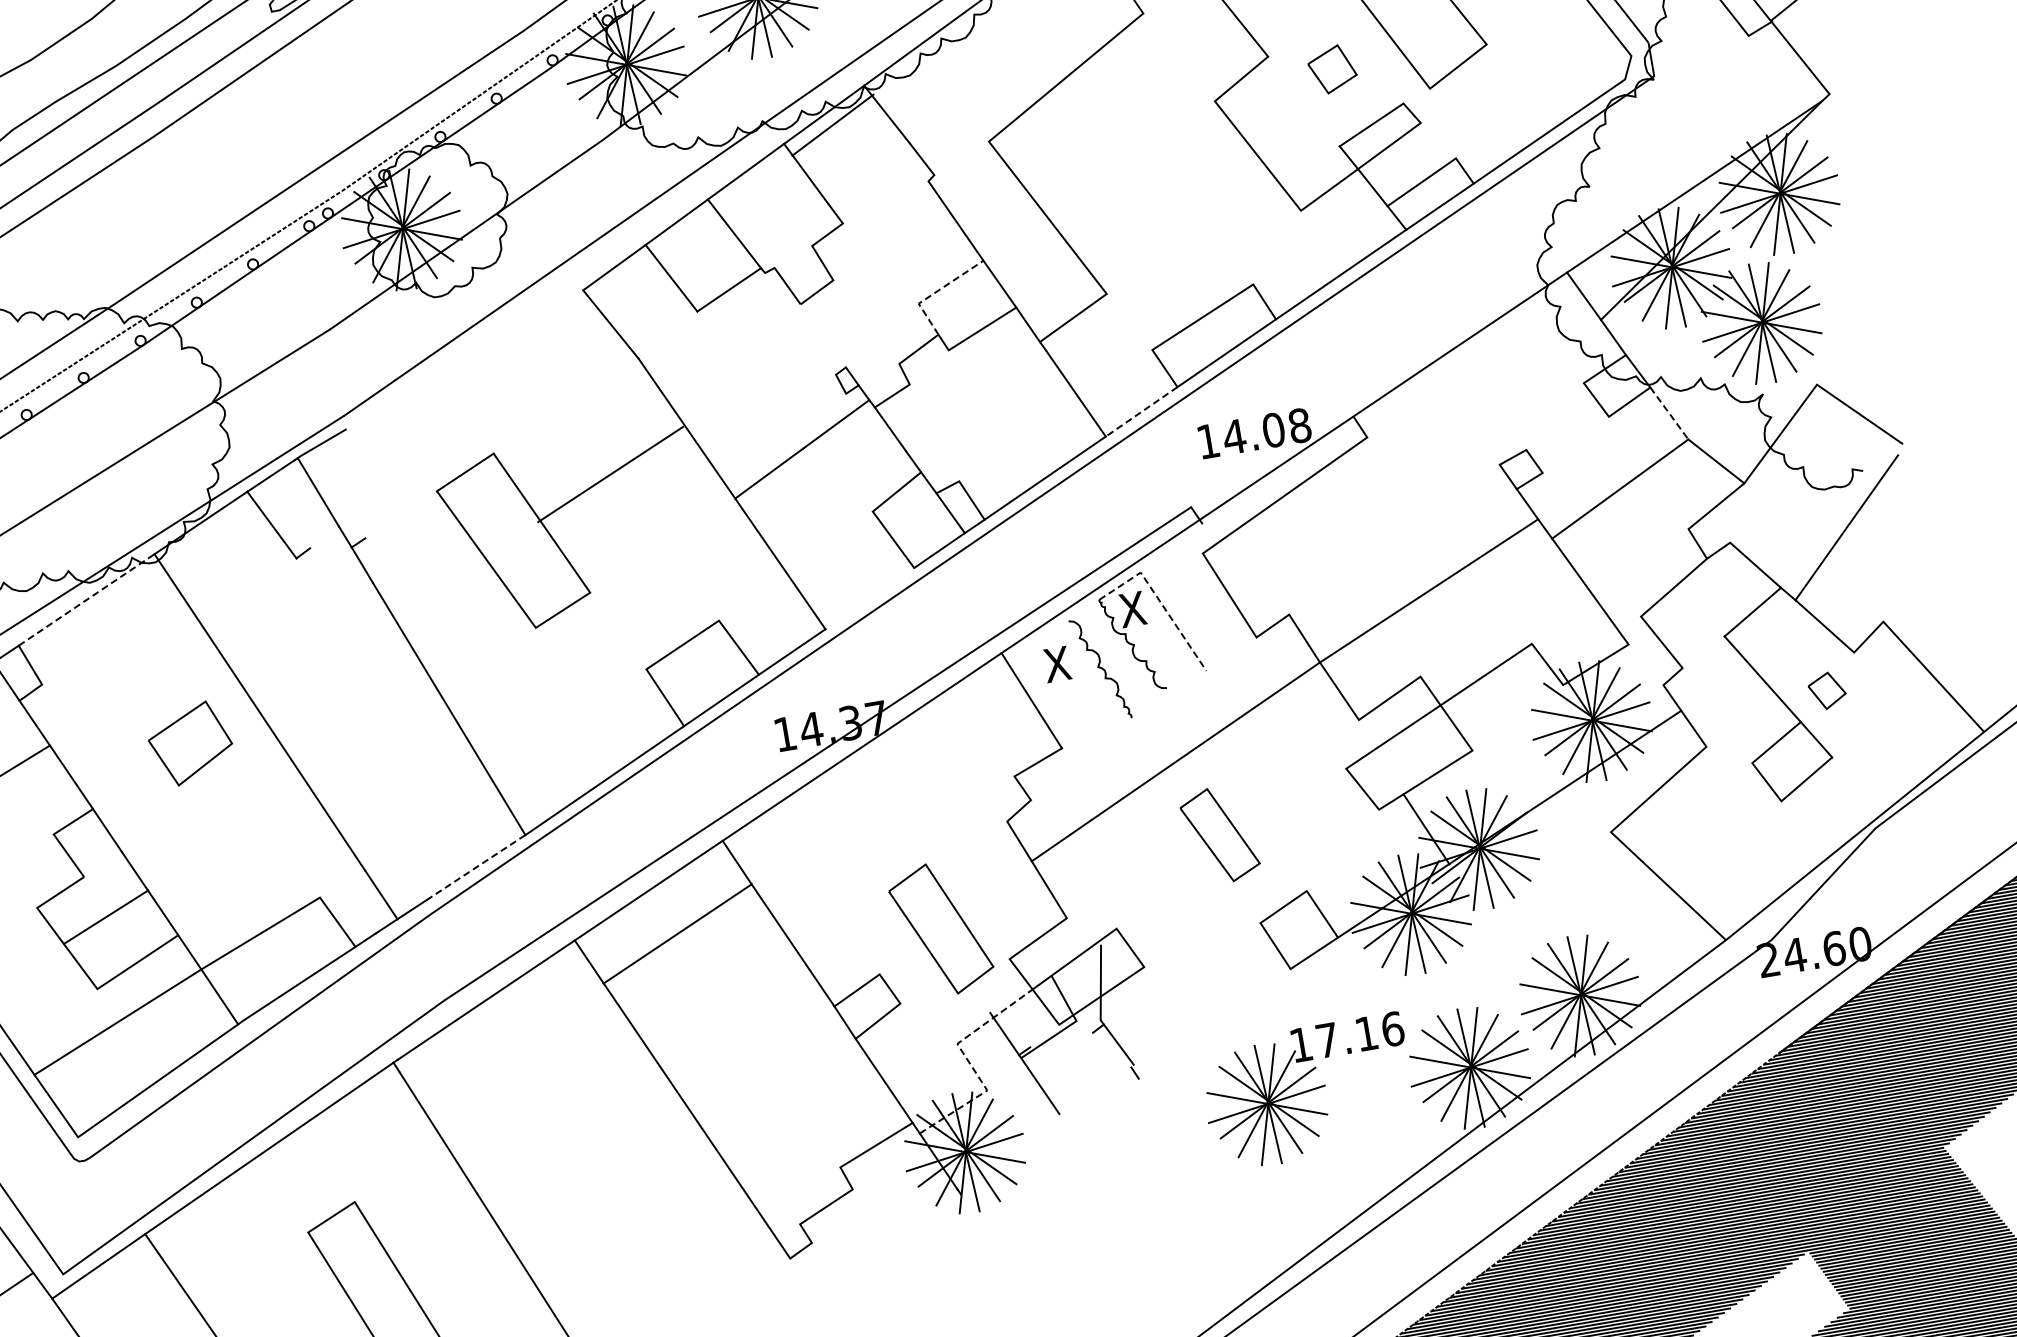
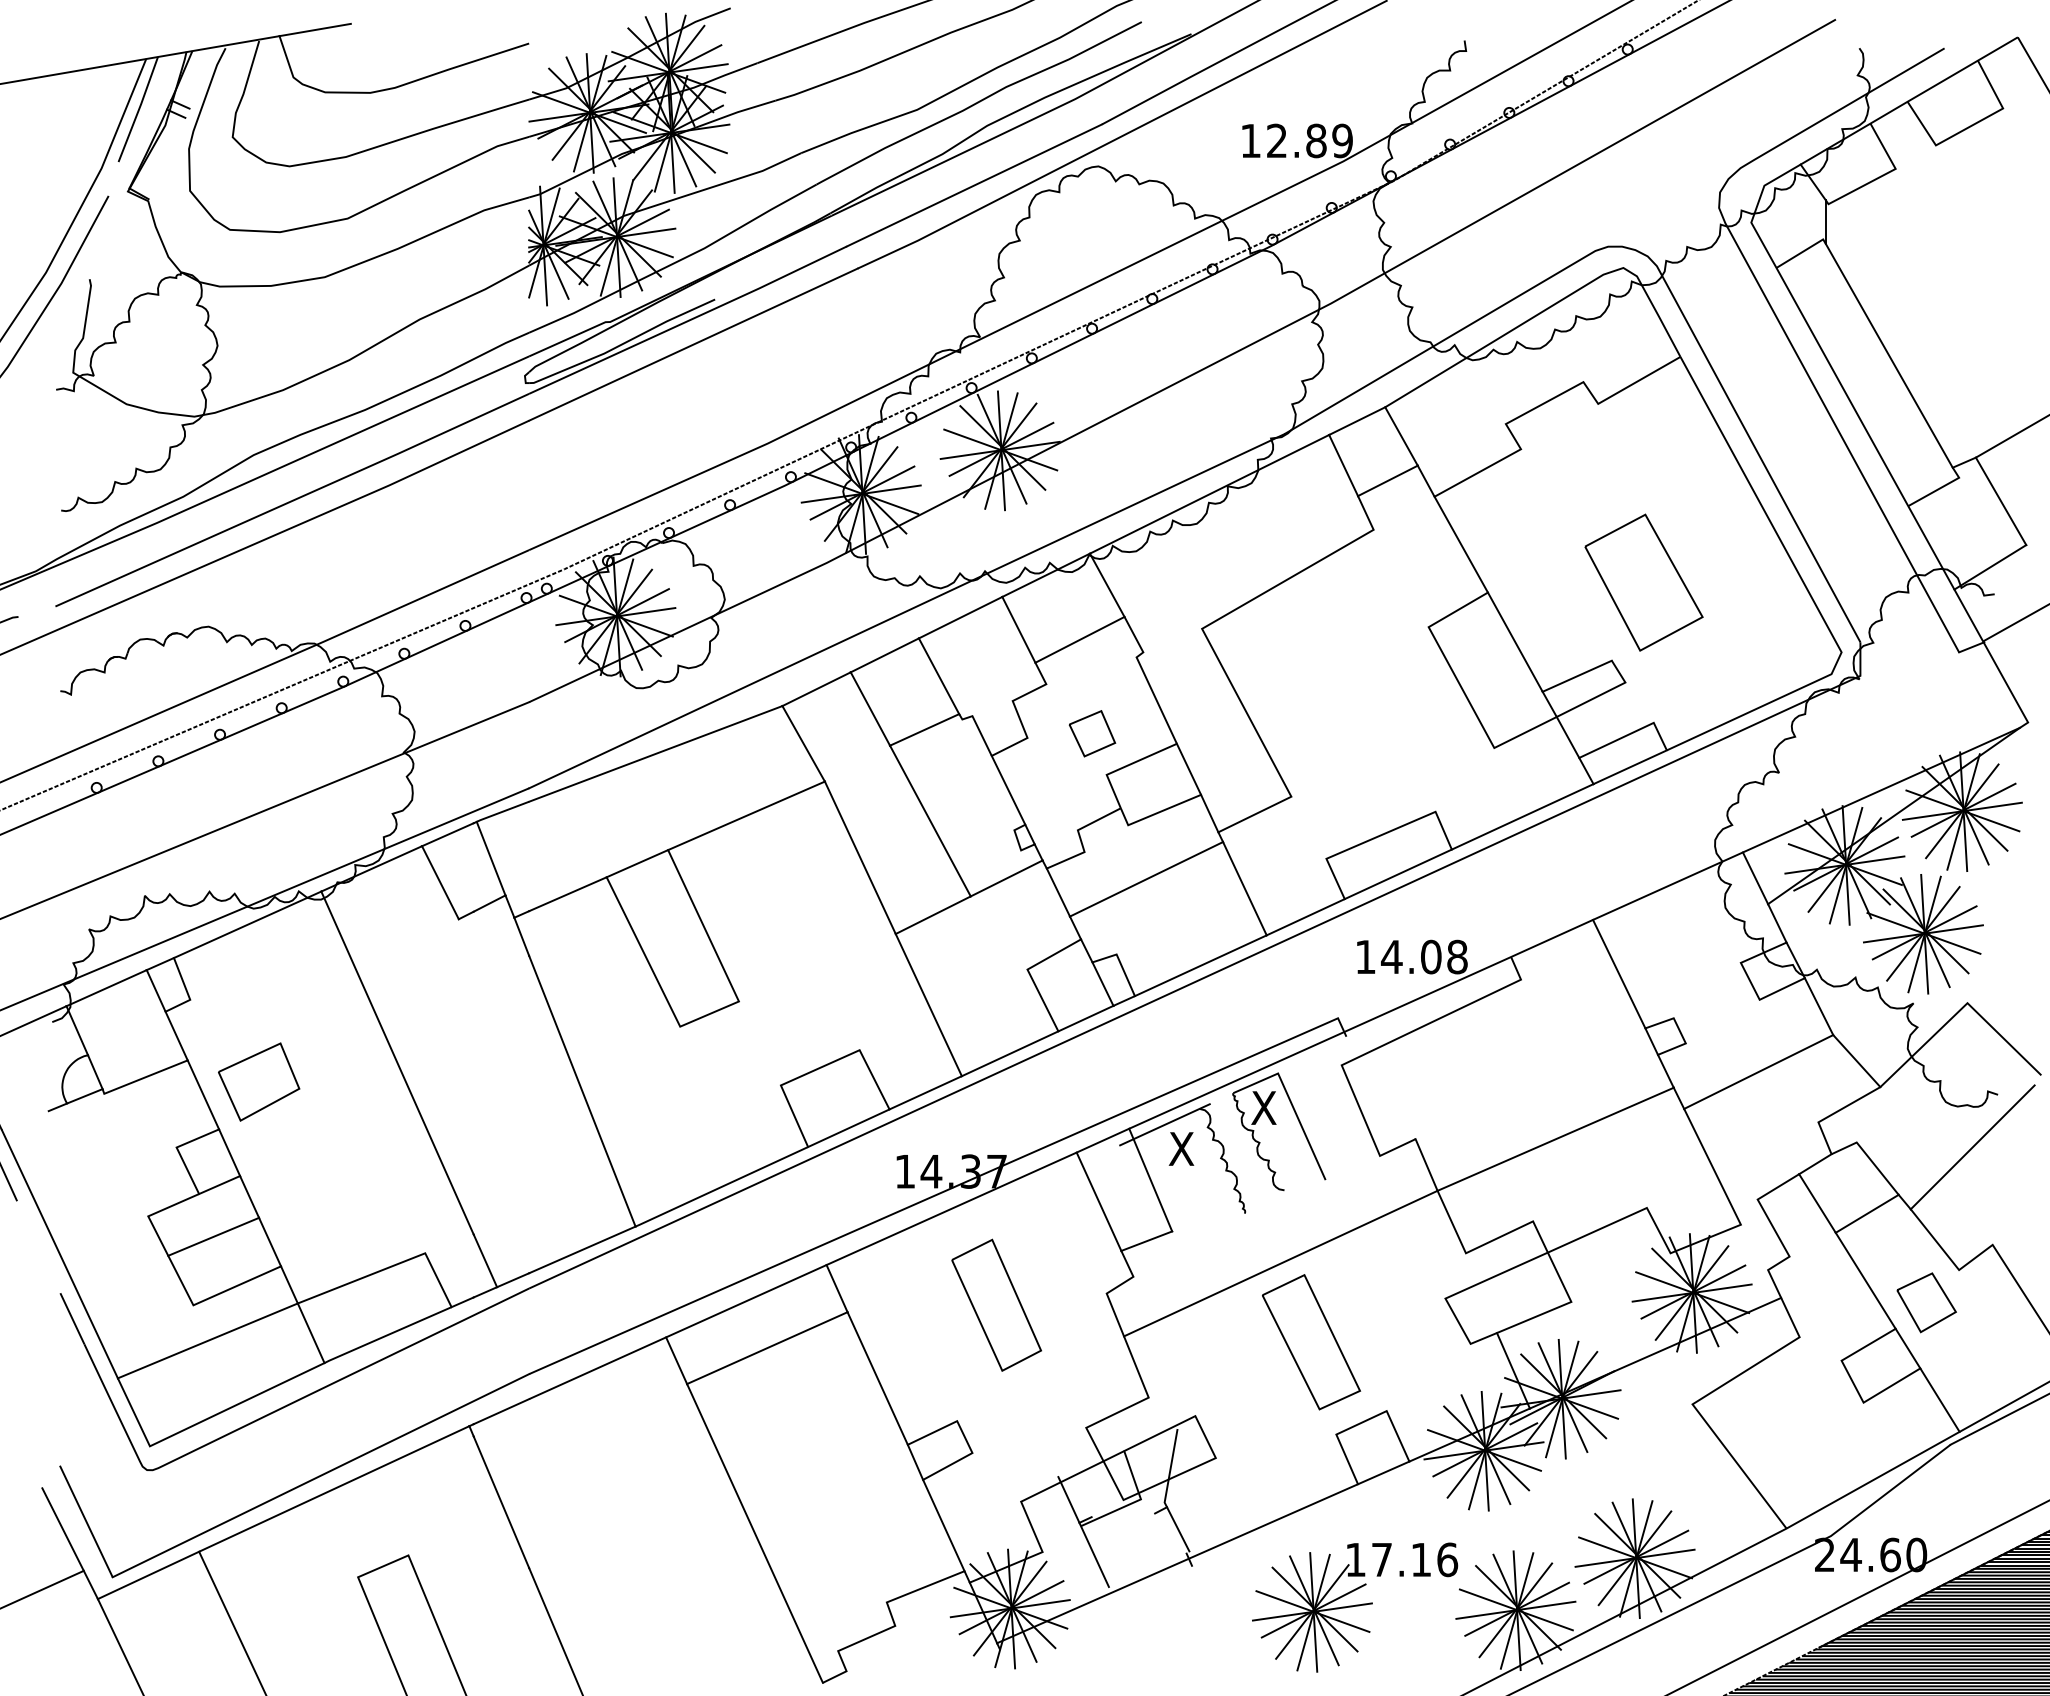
part: (1332, 69) -> (1092, 733), moved
line: (1303, 100) -> (1514, 641), added
line: (832, 124) -> (1079, 639), moved
line: (935, 292) -> (1124, 766), dashed -> solid
line: (823, 335) -> (1008, 789), added
line: (464, 359) -> (655, 753), added
line: (750, 379) -> (930, 820), added
line: (976, 401) -> (1146, 879), added
line: (1141, 412) -> (1305, 917), dashed -> solid
line: (1669, 413) -> (1819, 1006), dashed -> solid
line: (1464, 414) -> (1619, 973), added
line: (610, 474) -> (746, 815), moved
line: (400, 515) -> (567, 894), added
line: (324, 537) -> (489, 903), added
line: (869, 598) -> (1009, 1053), added
line: (86, 599) -> (247, 924), dashed -> solid
line: (1159, 601) -> (1291, 1104), dashed -> solid
line: (1701, 610) -> (1817, 1203), added
line: (1036, 642) -> (1164, 1124), added
part: (1827, 690) -> (1926, 1302), size x1.67
line: (983, 731) -> (1098, 1201), added
part: (191, 743) -> (259, 1081), moved
line: (1856, 785) -> (1939, 1399), added
part: (1219, 835) -> (1311, 1342), size x1.43
line: (103, 865) -> (219, 1185), added
line: (475, 868) -> (581, 1250), dashed -> solid
part: (940, 928) -> (996, 1304), moved
line: (968, 1061) -> (1029, 1520), dashed -> solid
line: (1123, 1078) -> (1177, 1563), added

